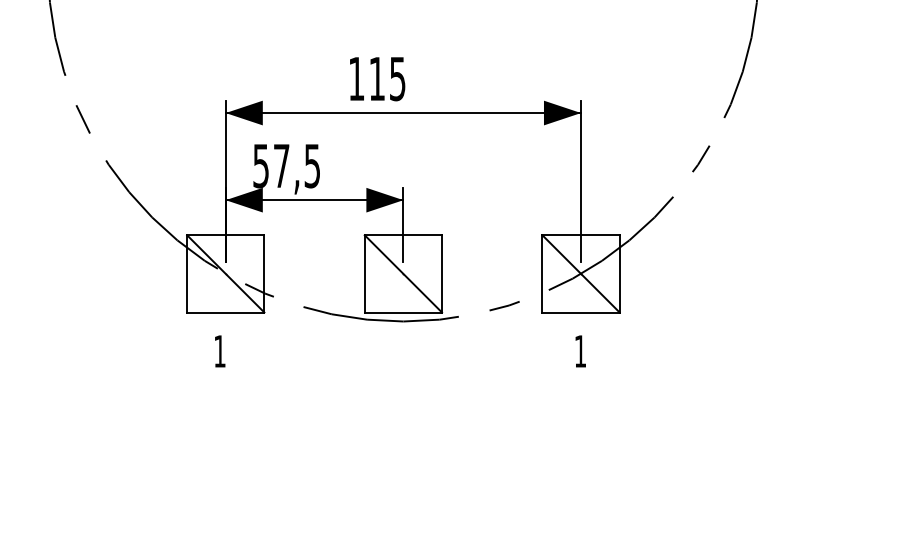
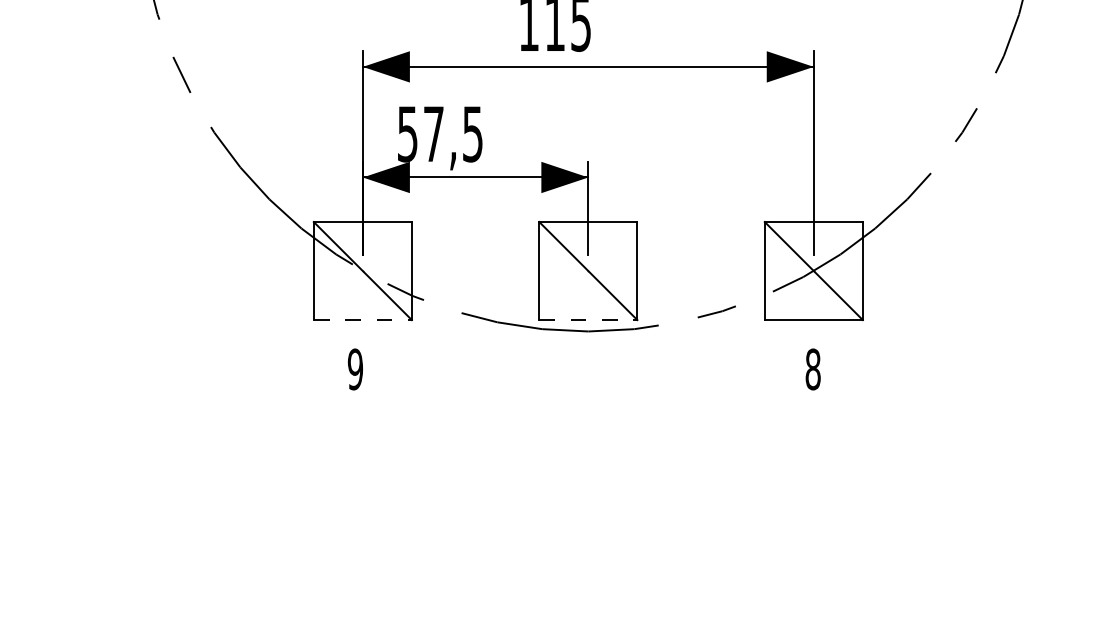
line: (225, 312) -> (362, 320), solid -> dashed
line: (403, 312) -> (588, 320), solid -> dashed
text: (580, 350) -> (813, 368), 1 -> 8
text: (219, 351) -> (354, 369), 1 -> 9

